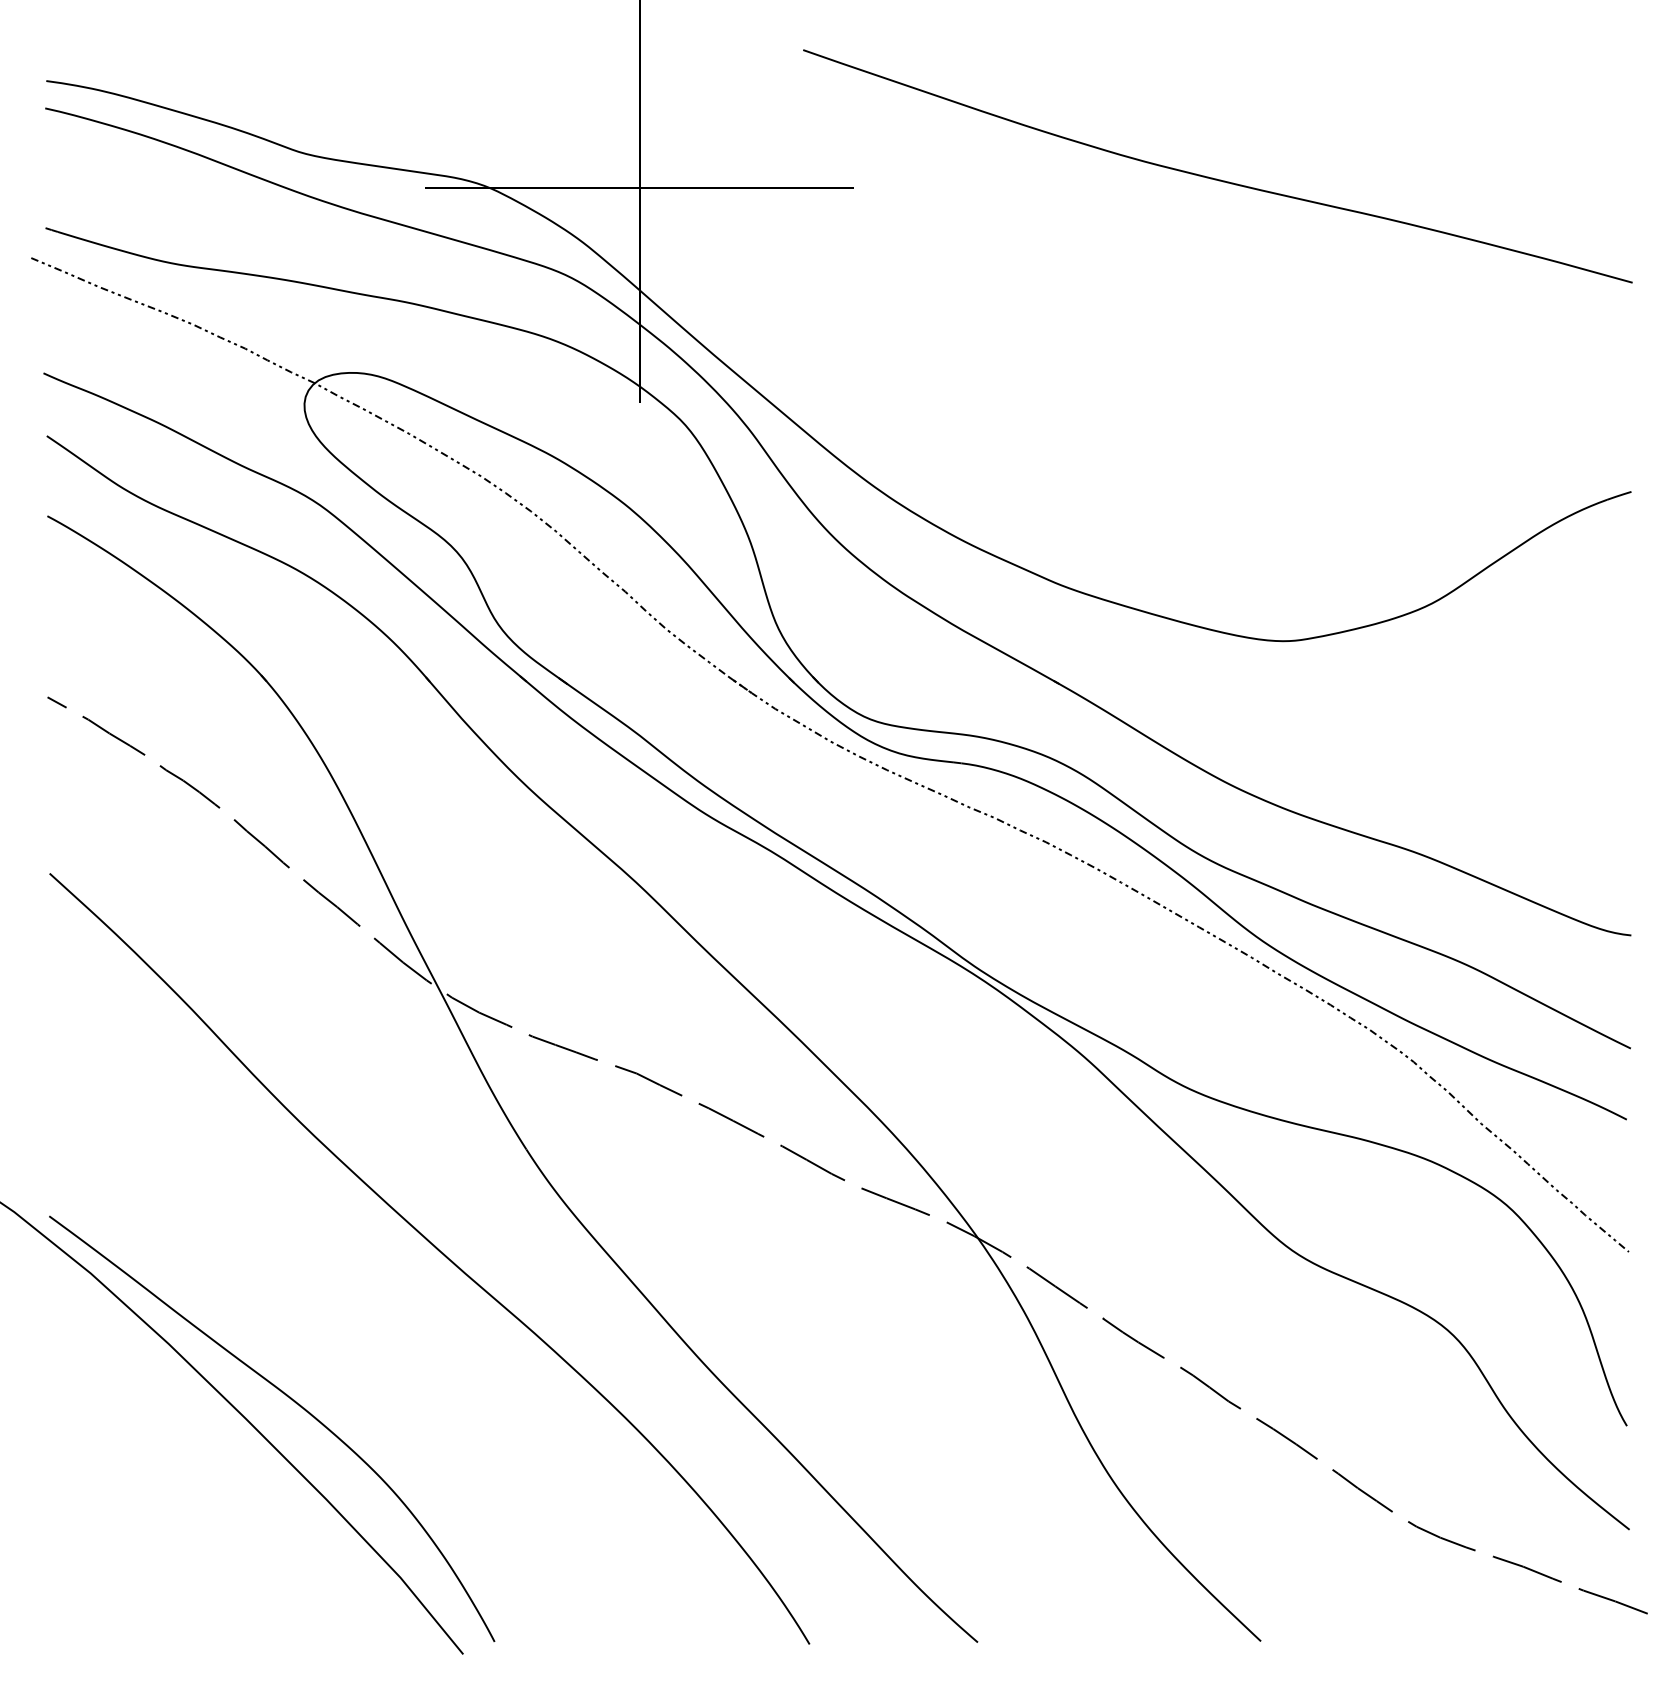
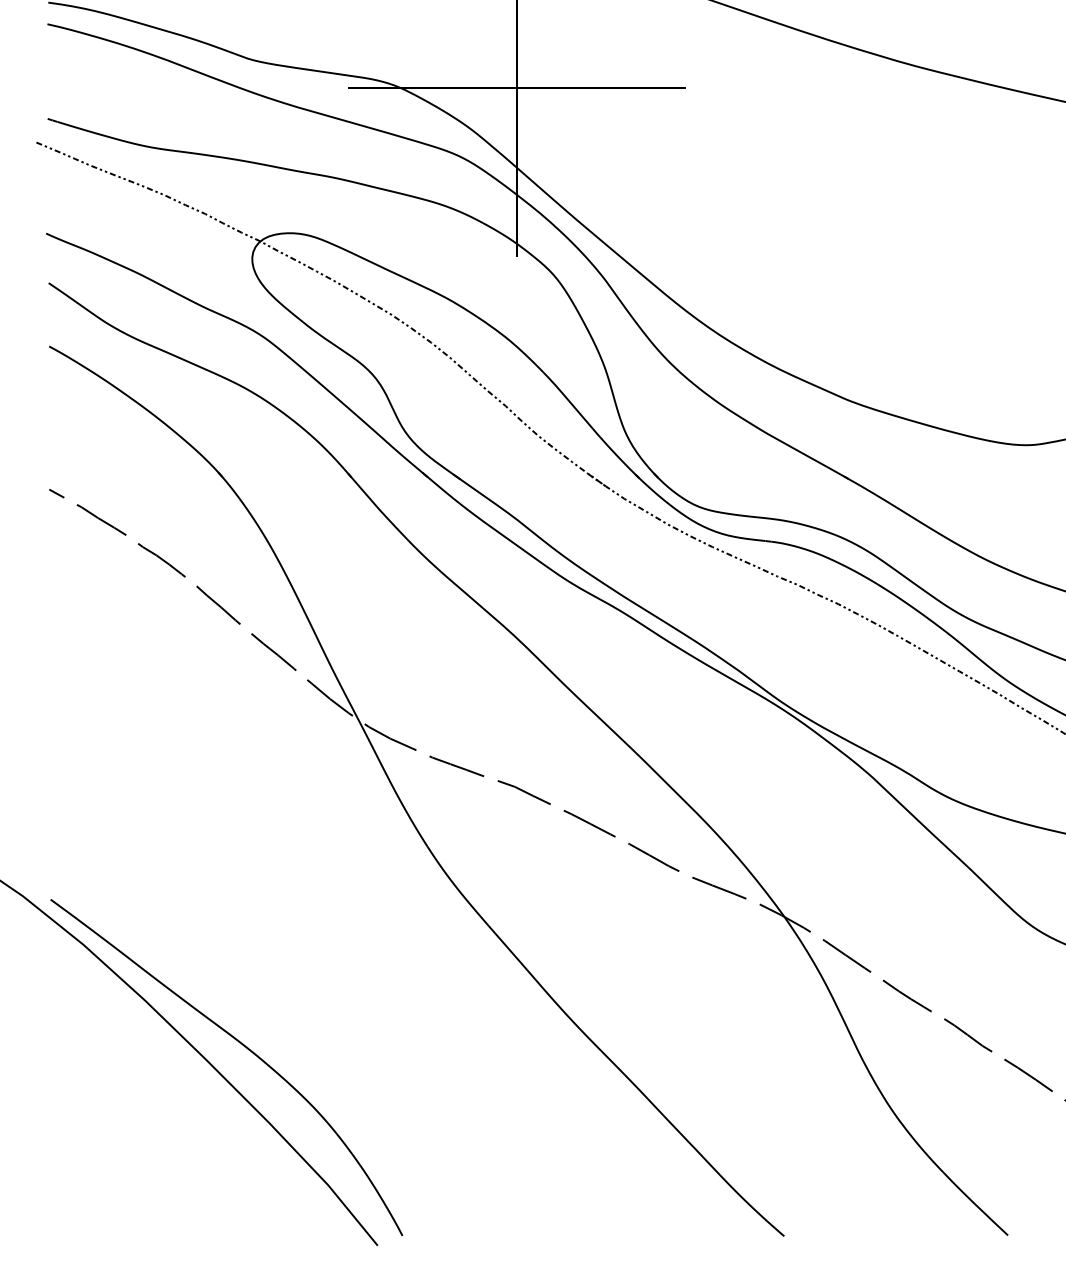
curve: (437, 1250) -> (357, 926), removed

